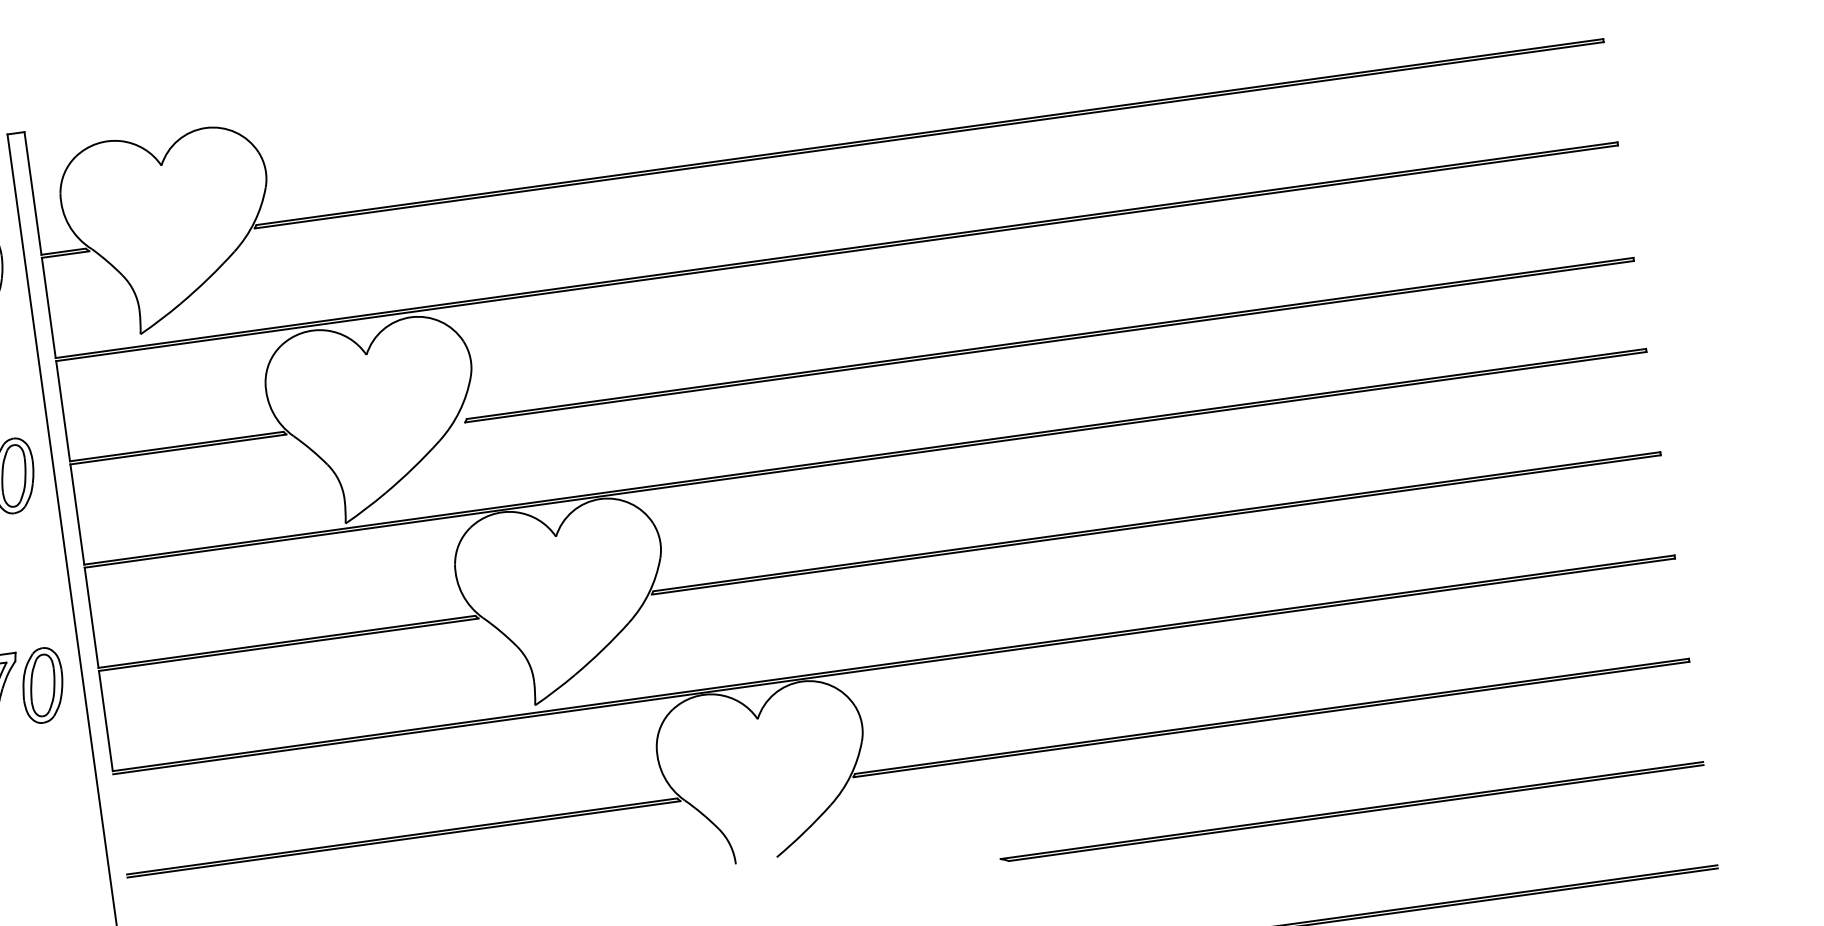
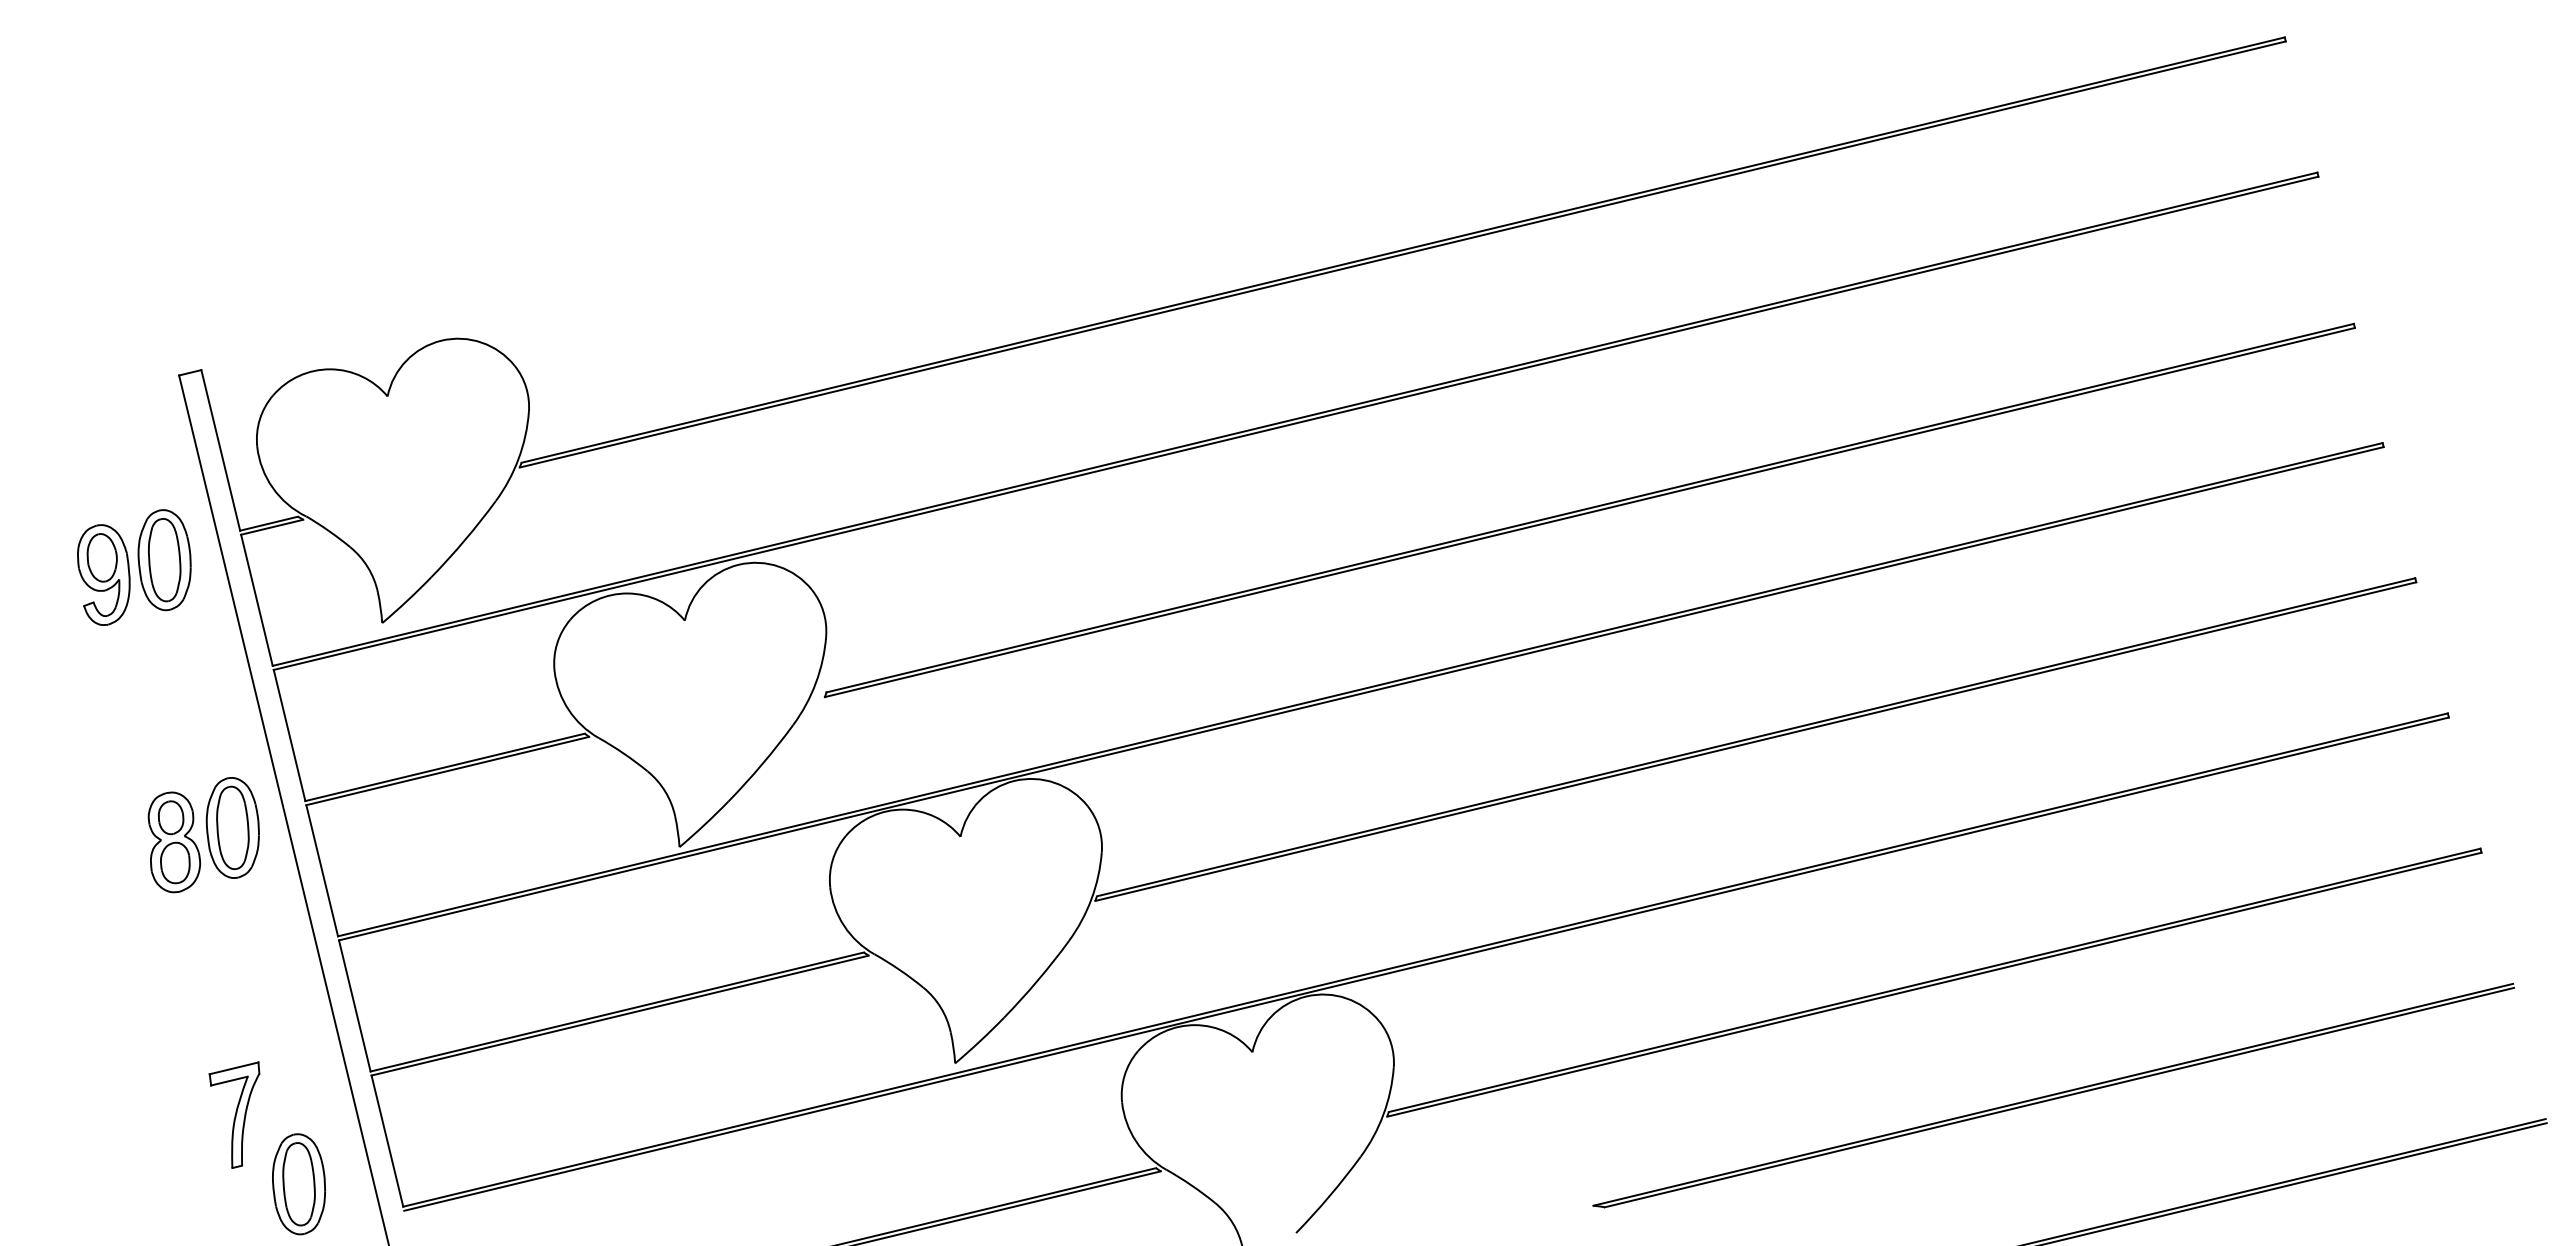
part: (42, 685) -> (298, 1184), moved

